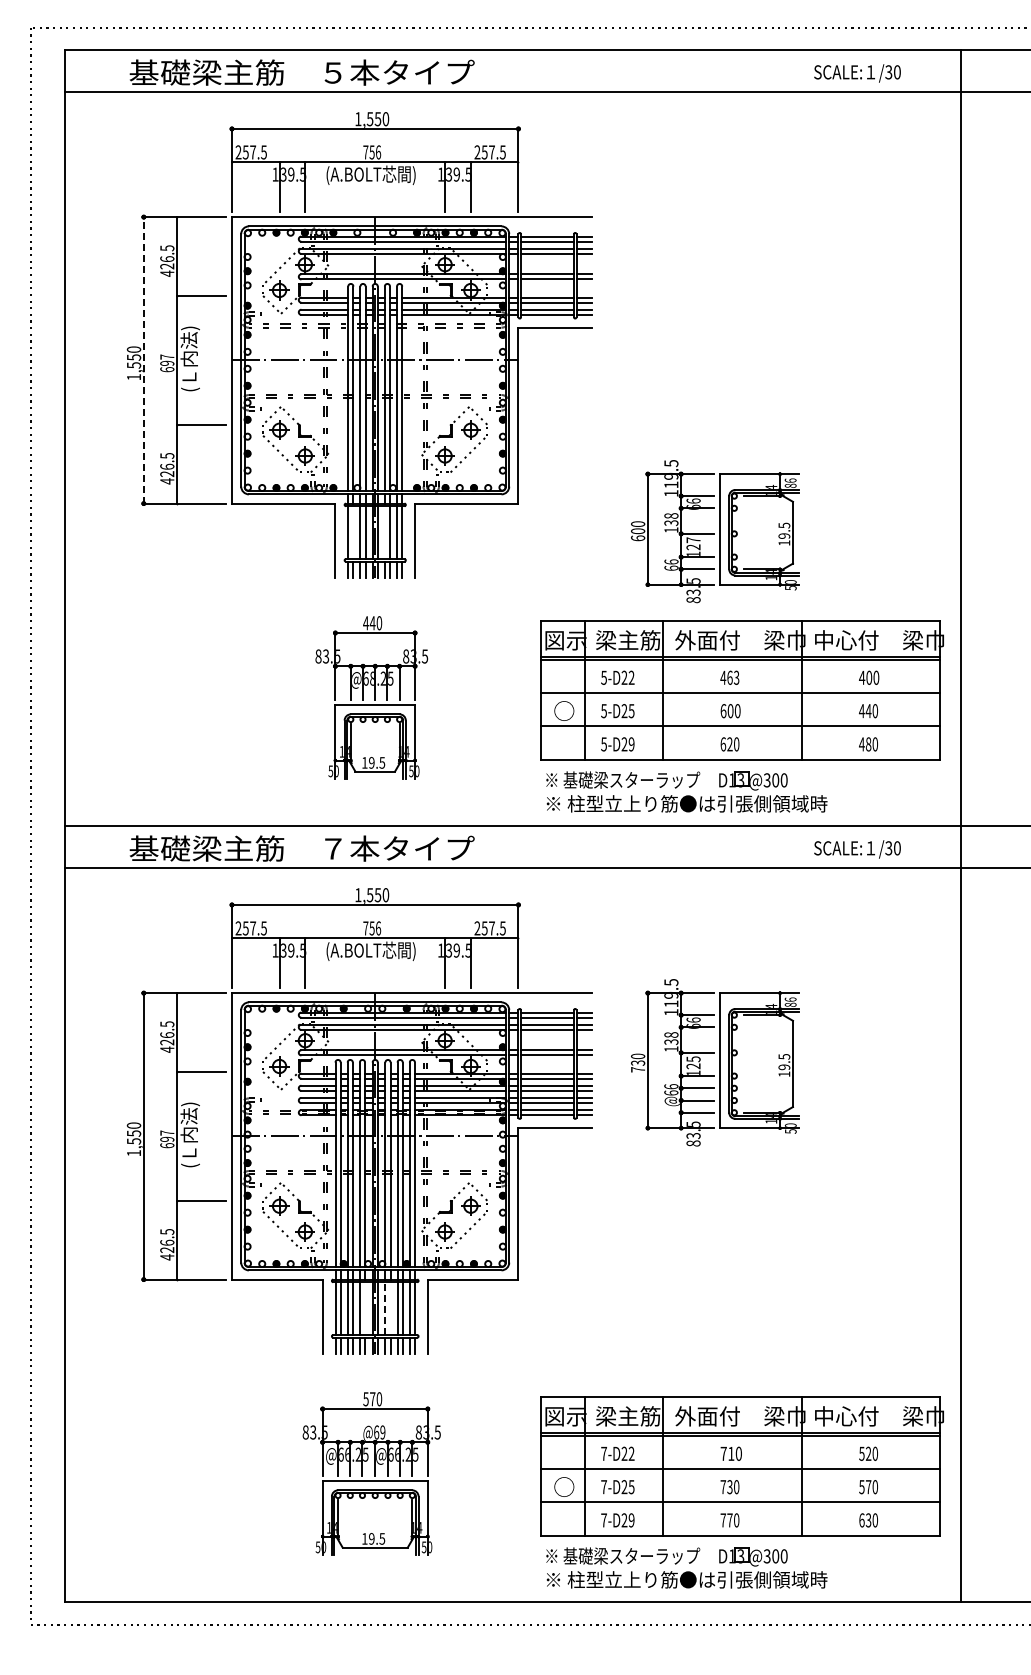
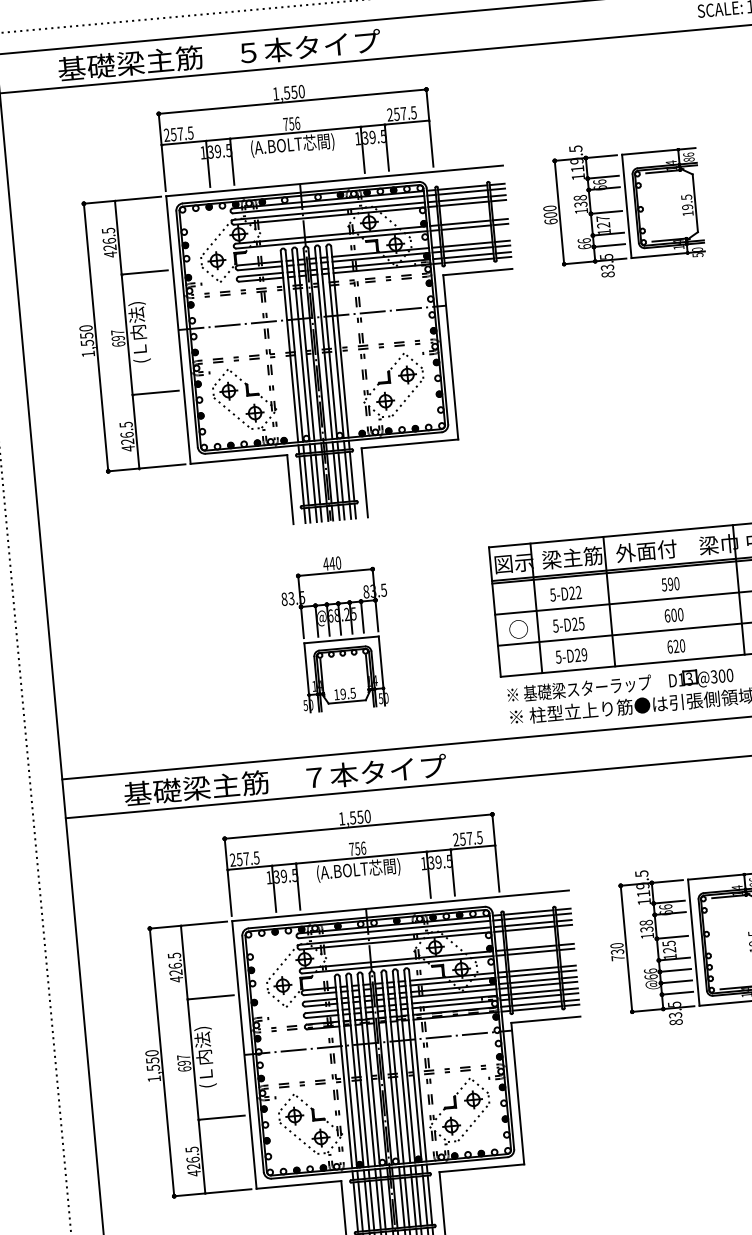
line: (143, 359) -> (95, 336), dashed -> solid
part: (715, 531) -> (622, 208), moved
line: (353, 532) -> (306, 480), added
line: (384, 532) -> (335, 477), added
text: (729, 677) -> (670, 583), 463 -> 590
line: (365, 1308) -> (383, 1204), added
line: (385, 1308) -> (402, 1202), dashed -> solid
line: (390, 1308) -> (407, 1202), added

